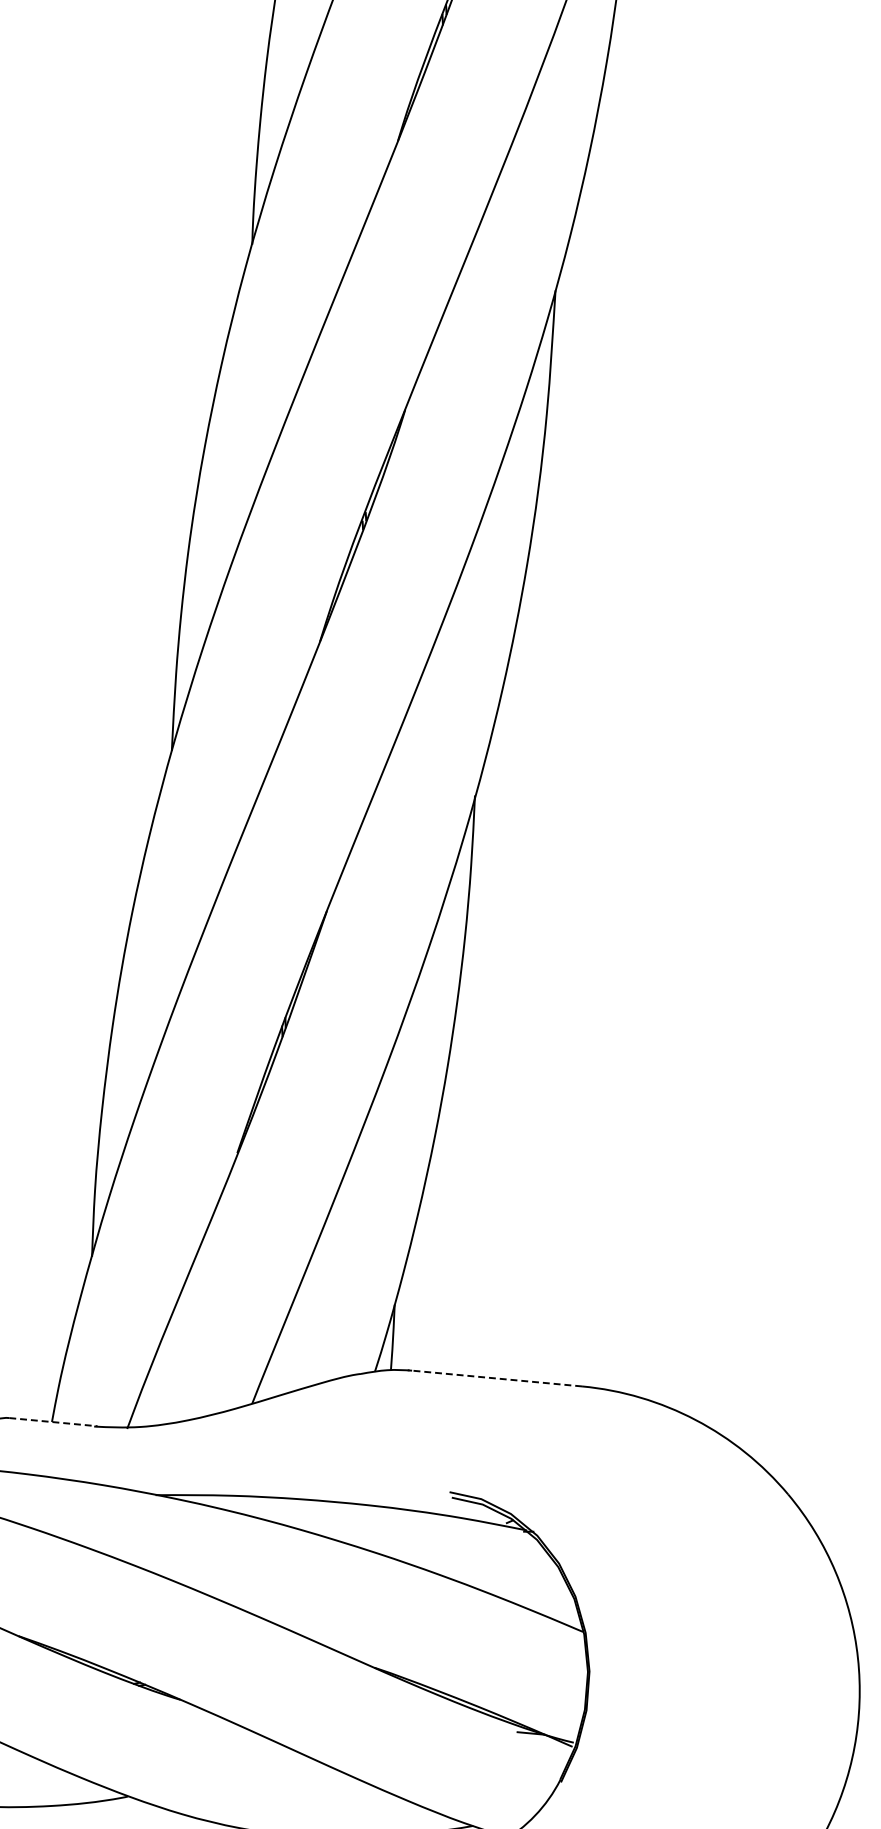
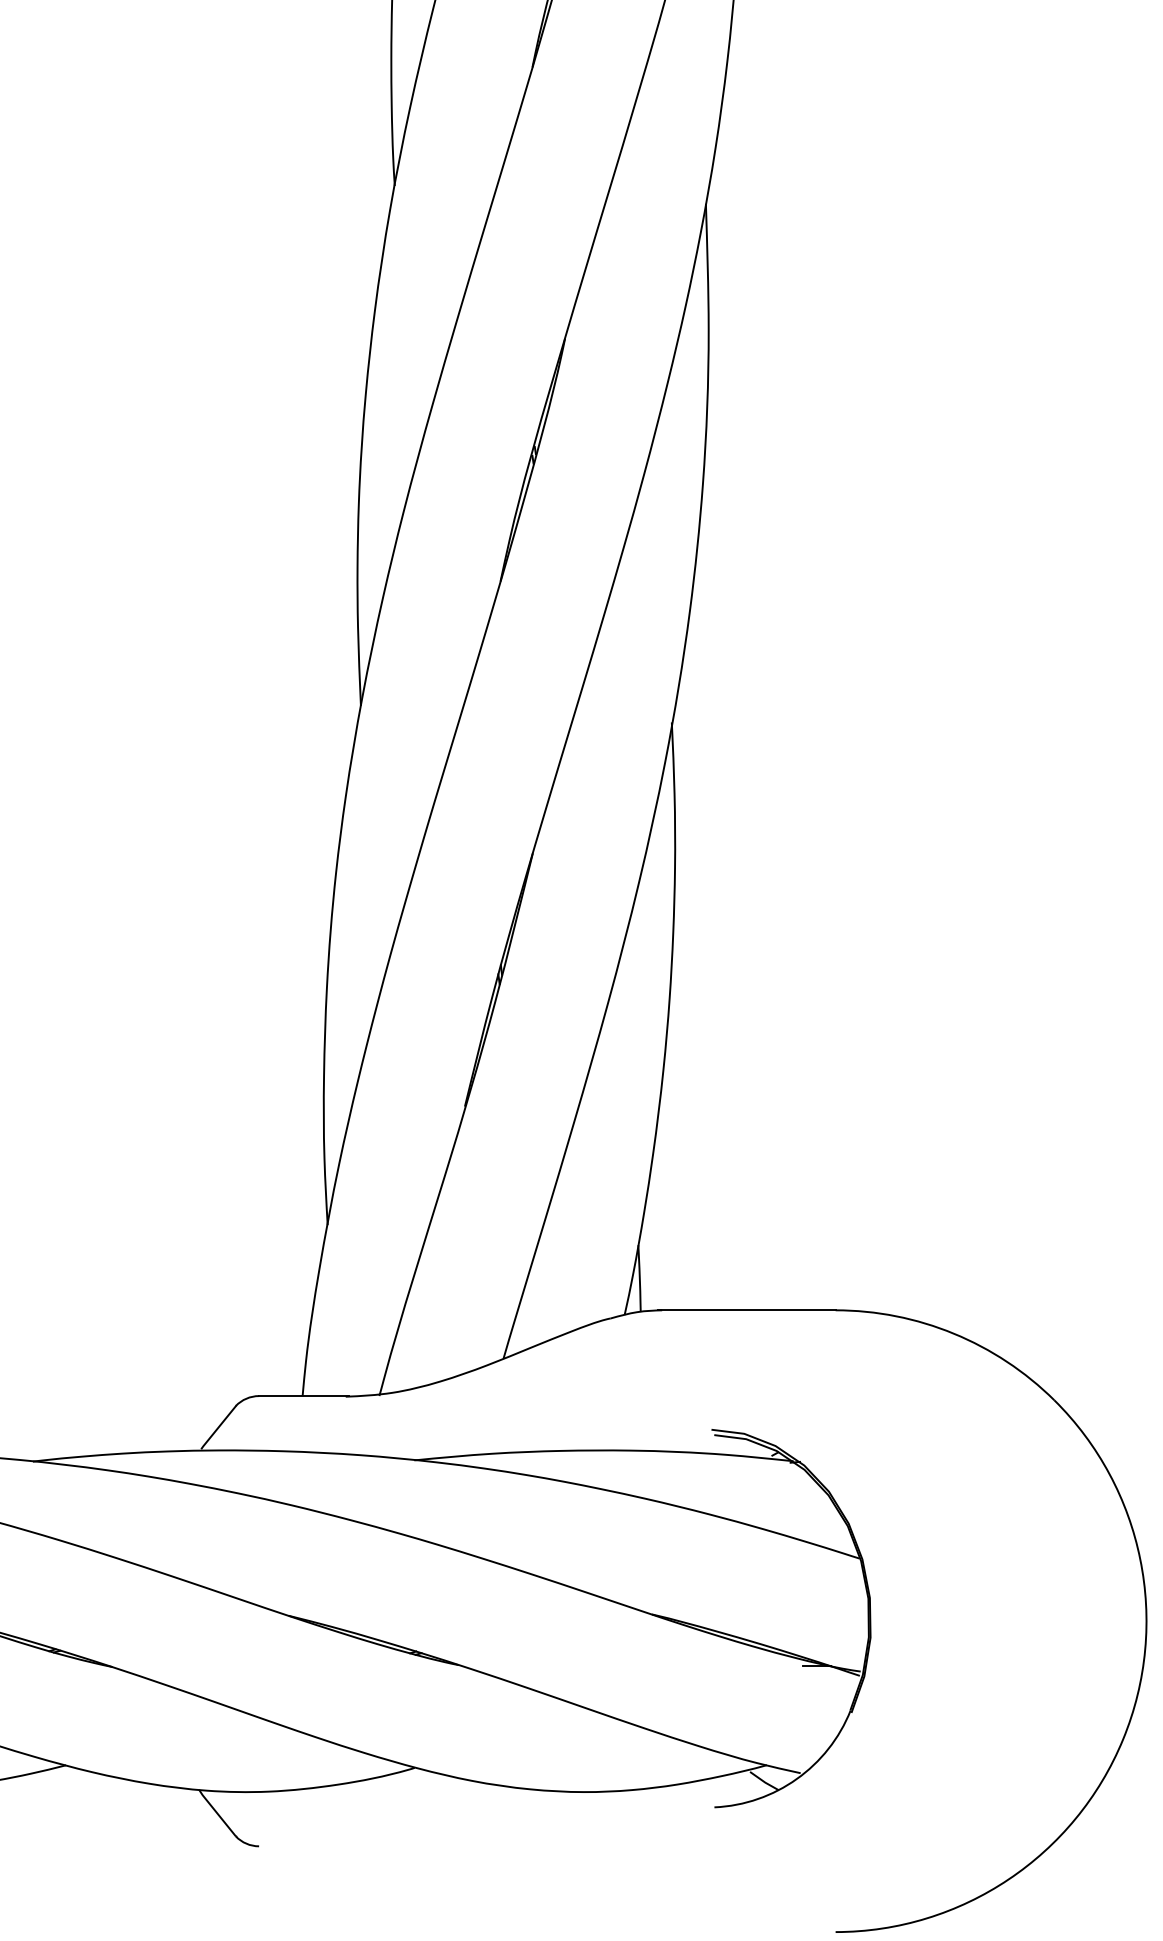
line: (494, 1378) -> (746, 1310), dashed -> solid
line: (53, 1422) -> (304, 1396), dashed -> solid

